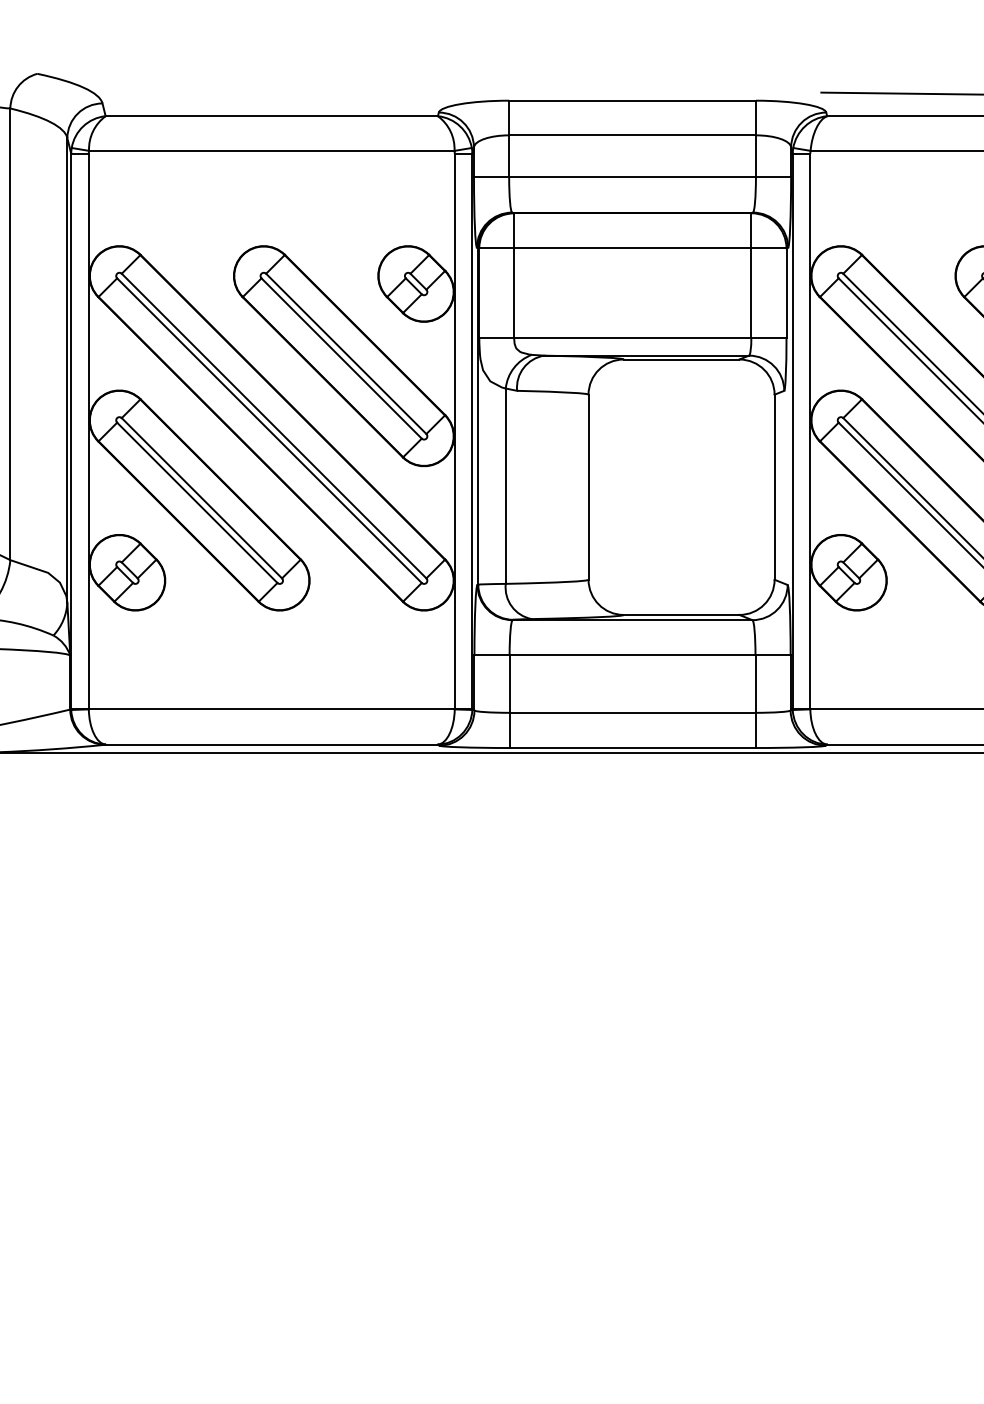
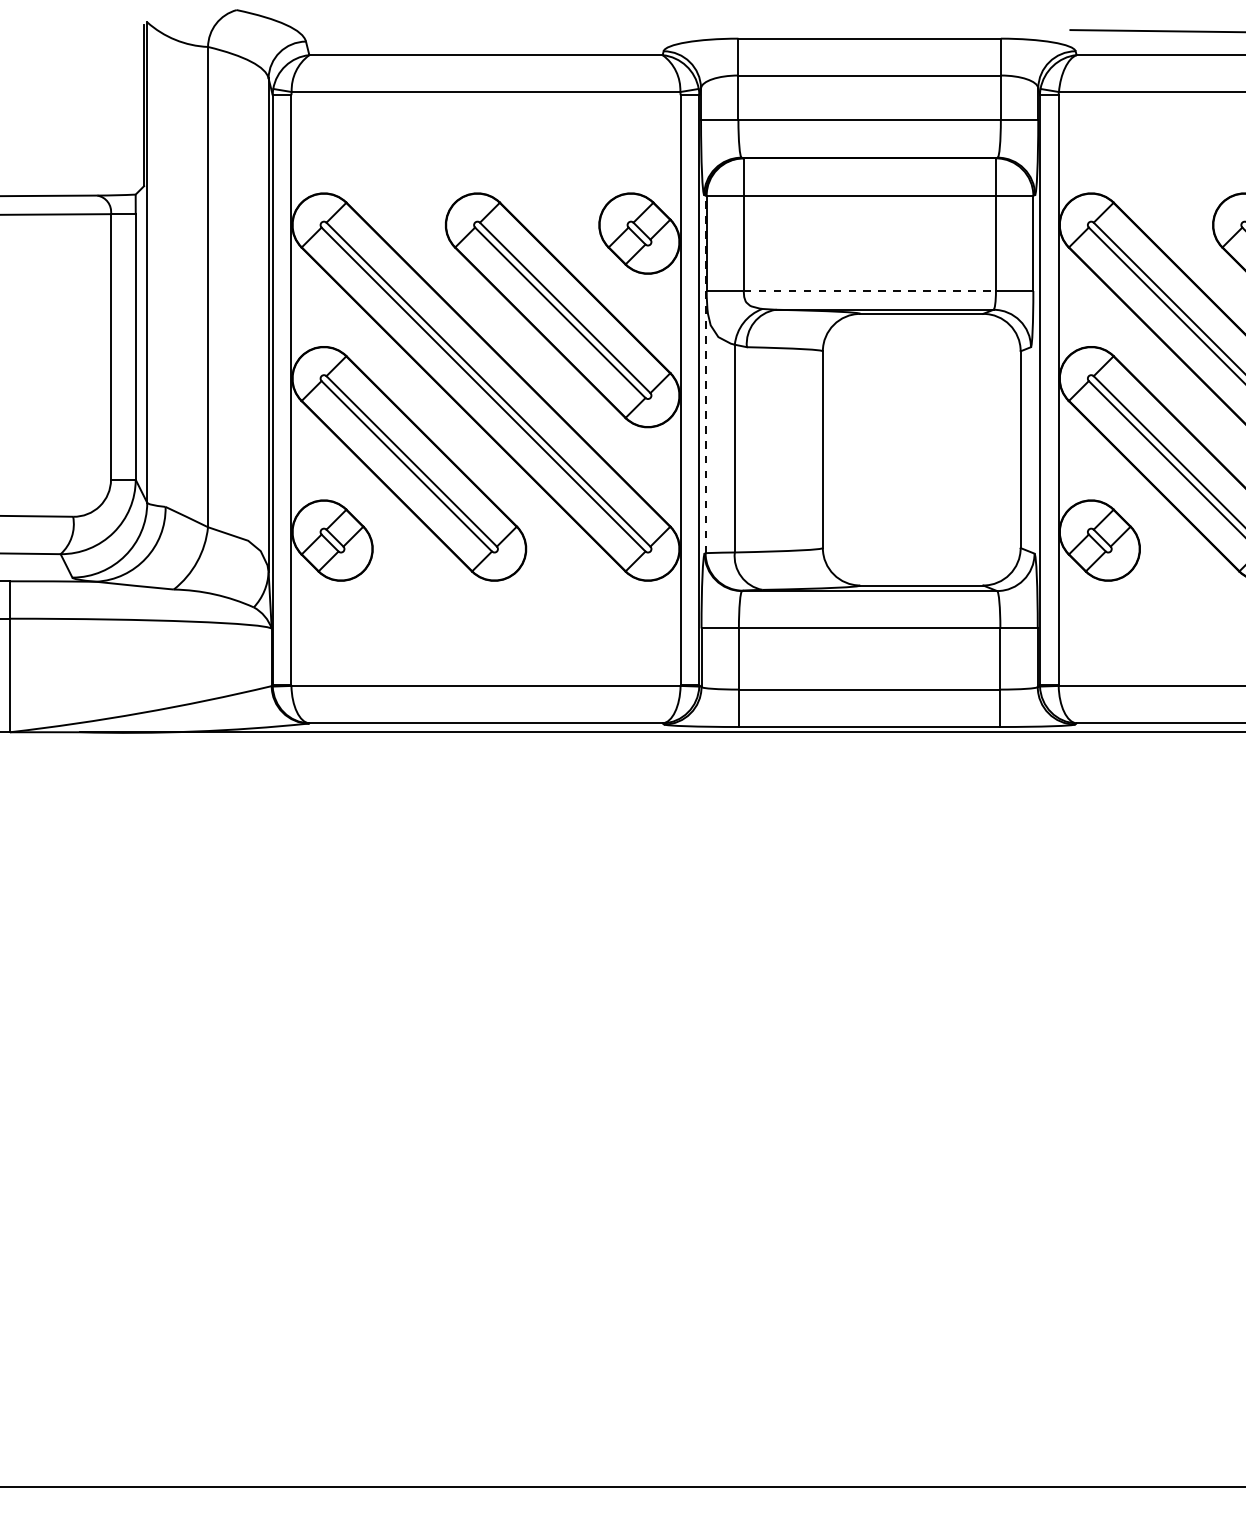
line: (633, 338) -> (870, 291), solid -> dashed
line: (478, 416) -> (705, 374), solid -> dashed

